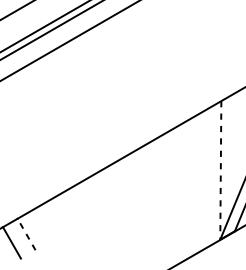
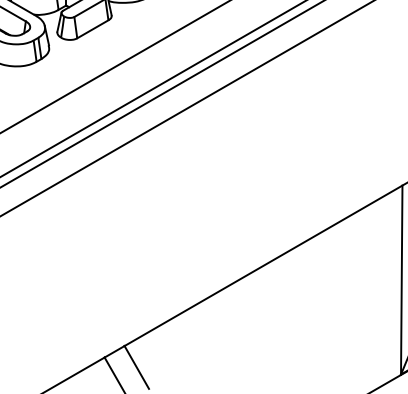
line: (220, 170) -> (401, 280), dashed -> solid
line: (26, 234) -> (136, 367), dashed -> solid

